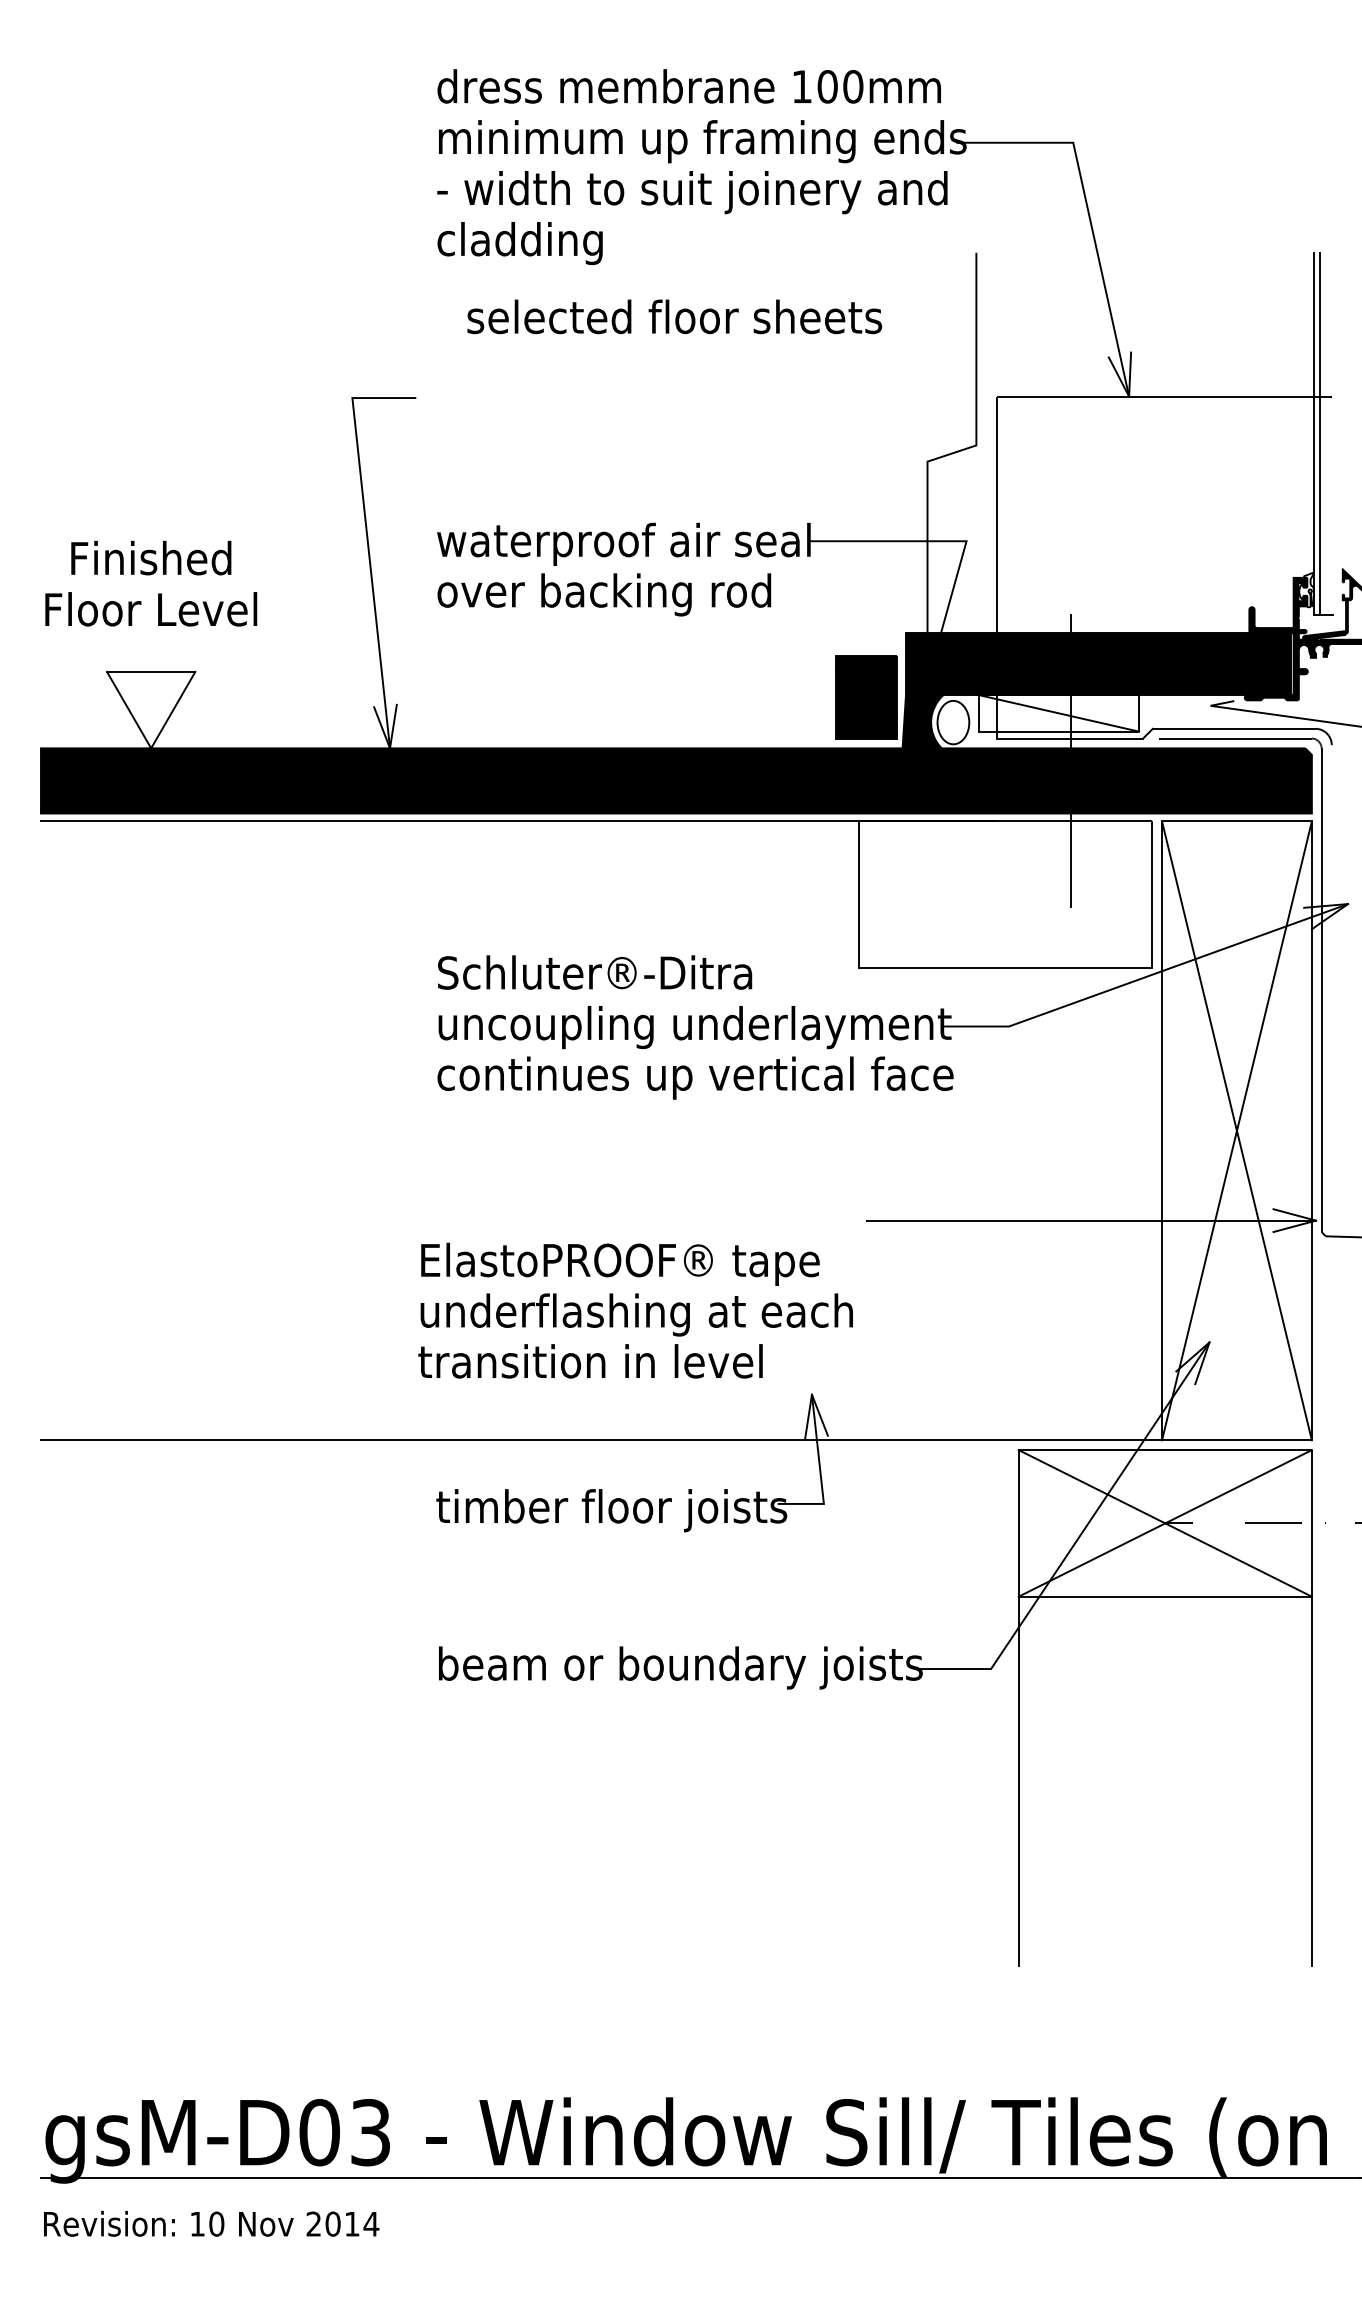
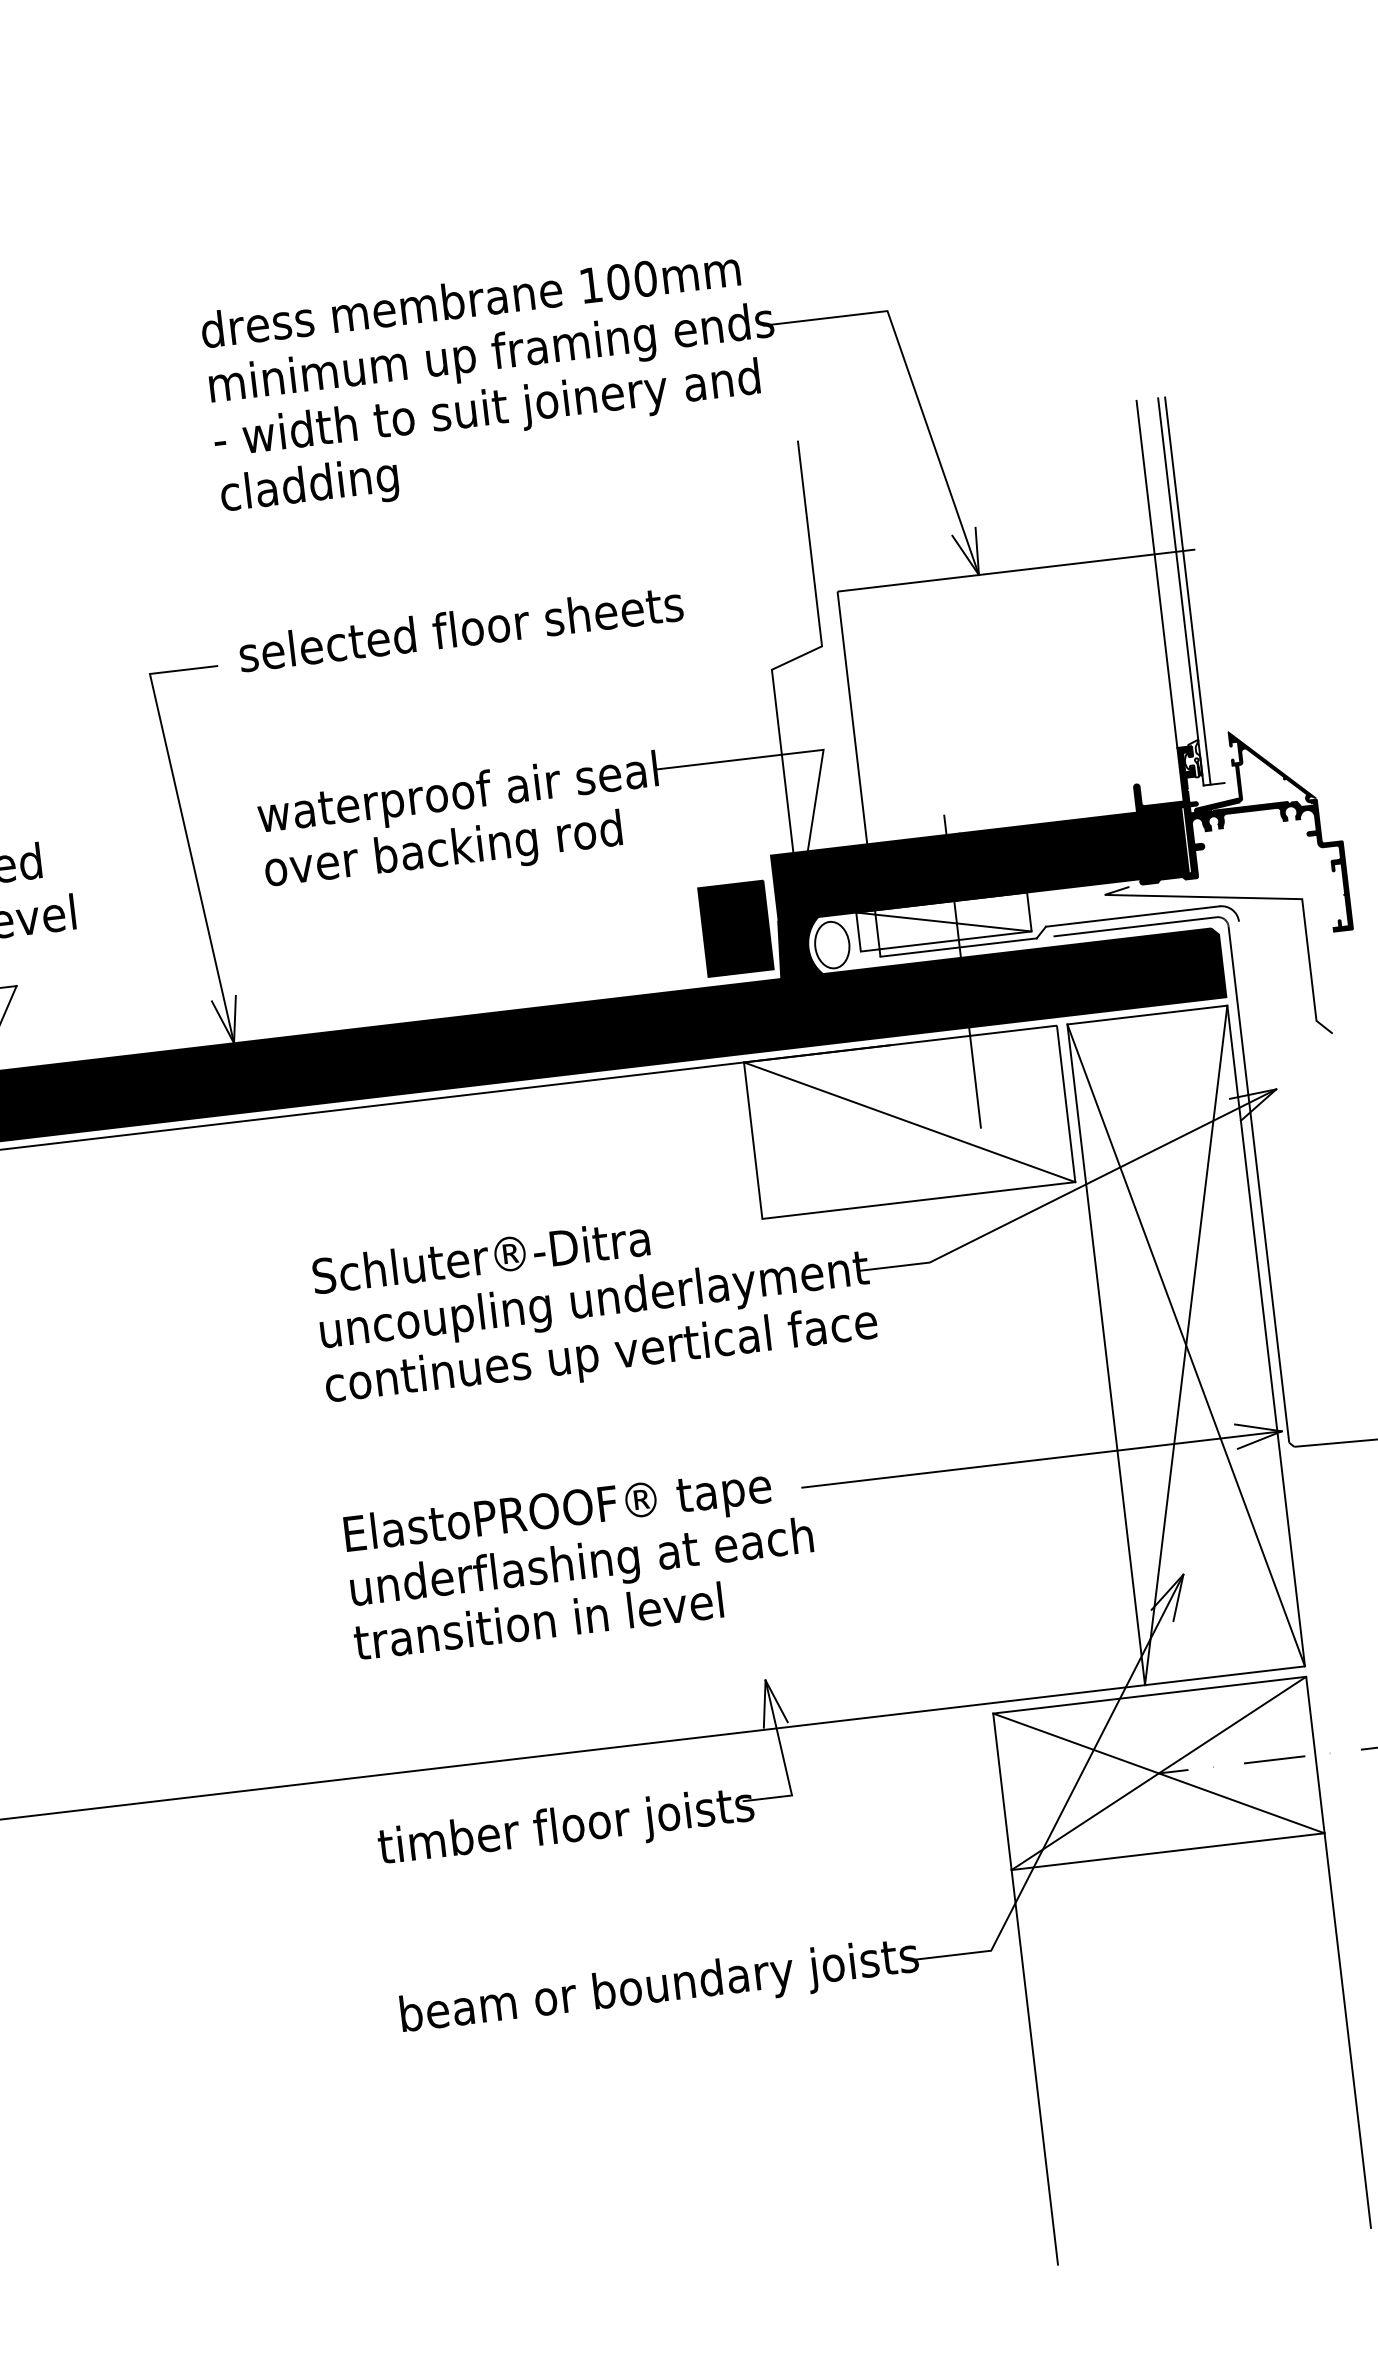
text: (674, 316) -> (460, 628), moved
line: (1293, 414) -> (1156, 573), added
line: (1005, 894) -> (909, 1122), added
text: (635, 1310) -> (580, 1561), moved

